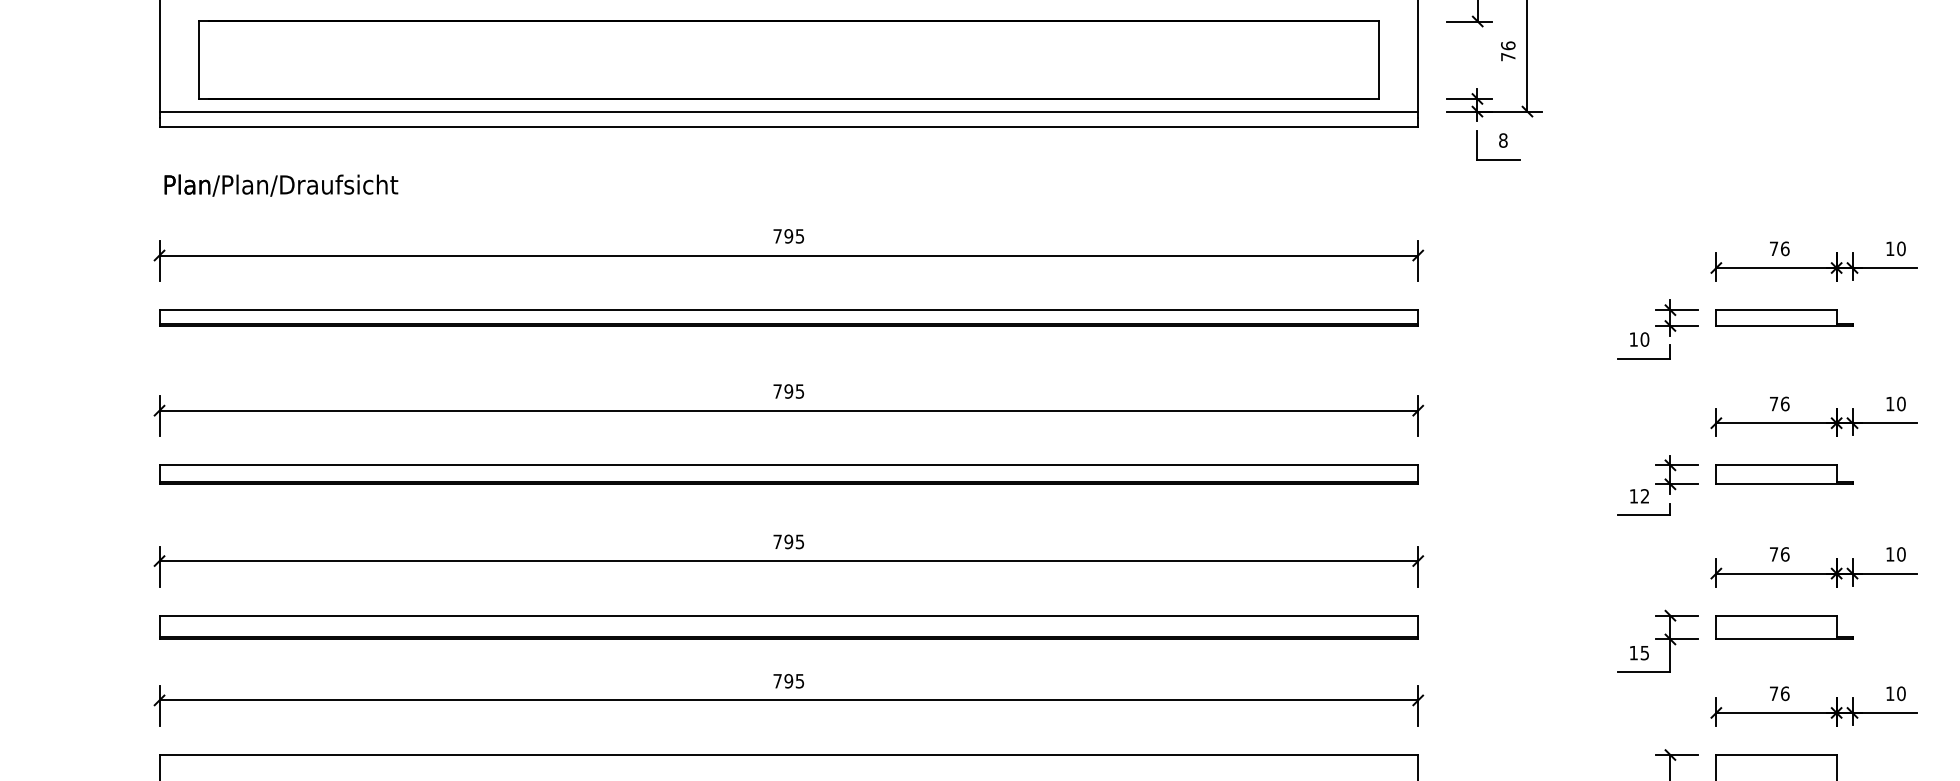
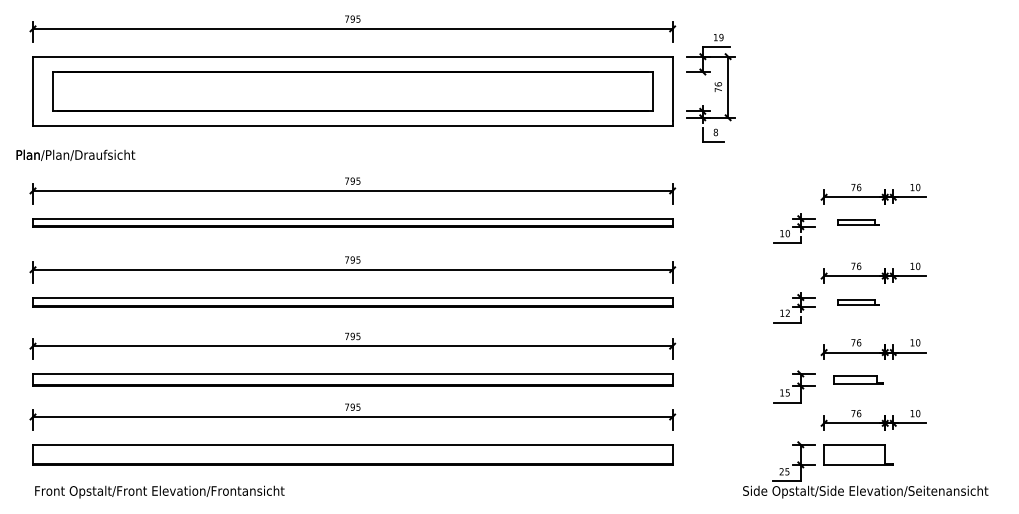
line: (788, 111) -> (352, 117), removed
text: (280, 183) -> (75, 154), moved
part: (1784, 317) -> (858, 222), size x0.6
part: (1784, 475) -> (858, 302), size x0.6
part: (1784, 626) -> (858, 379), size x0.7

